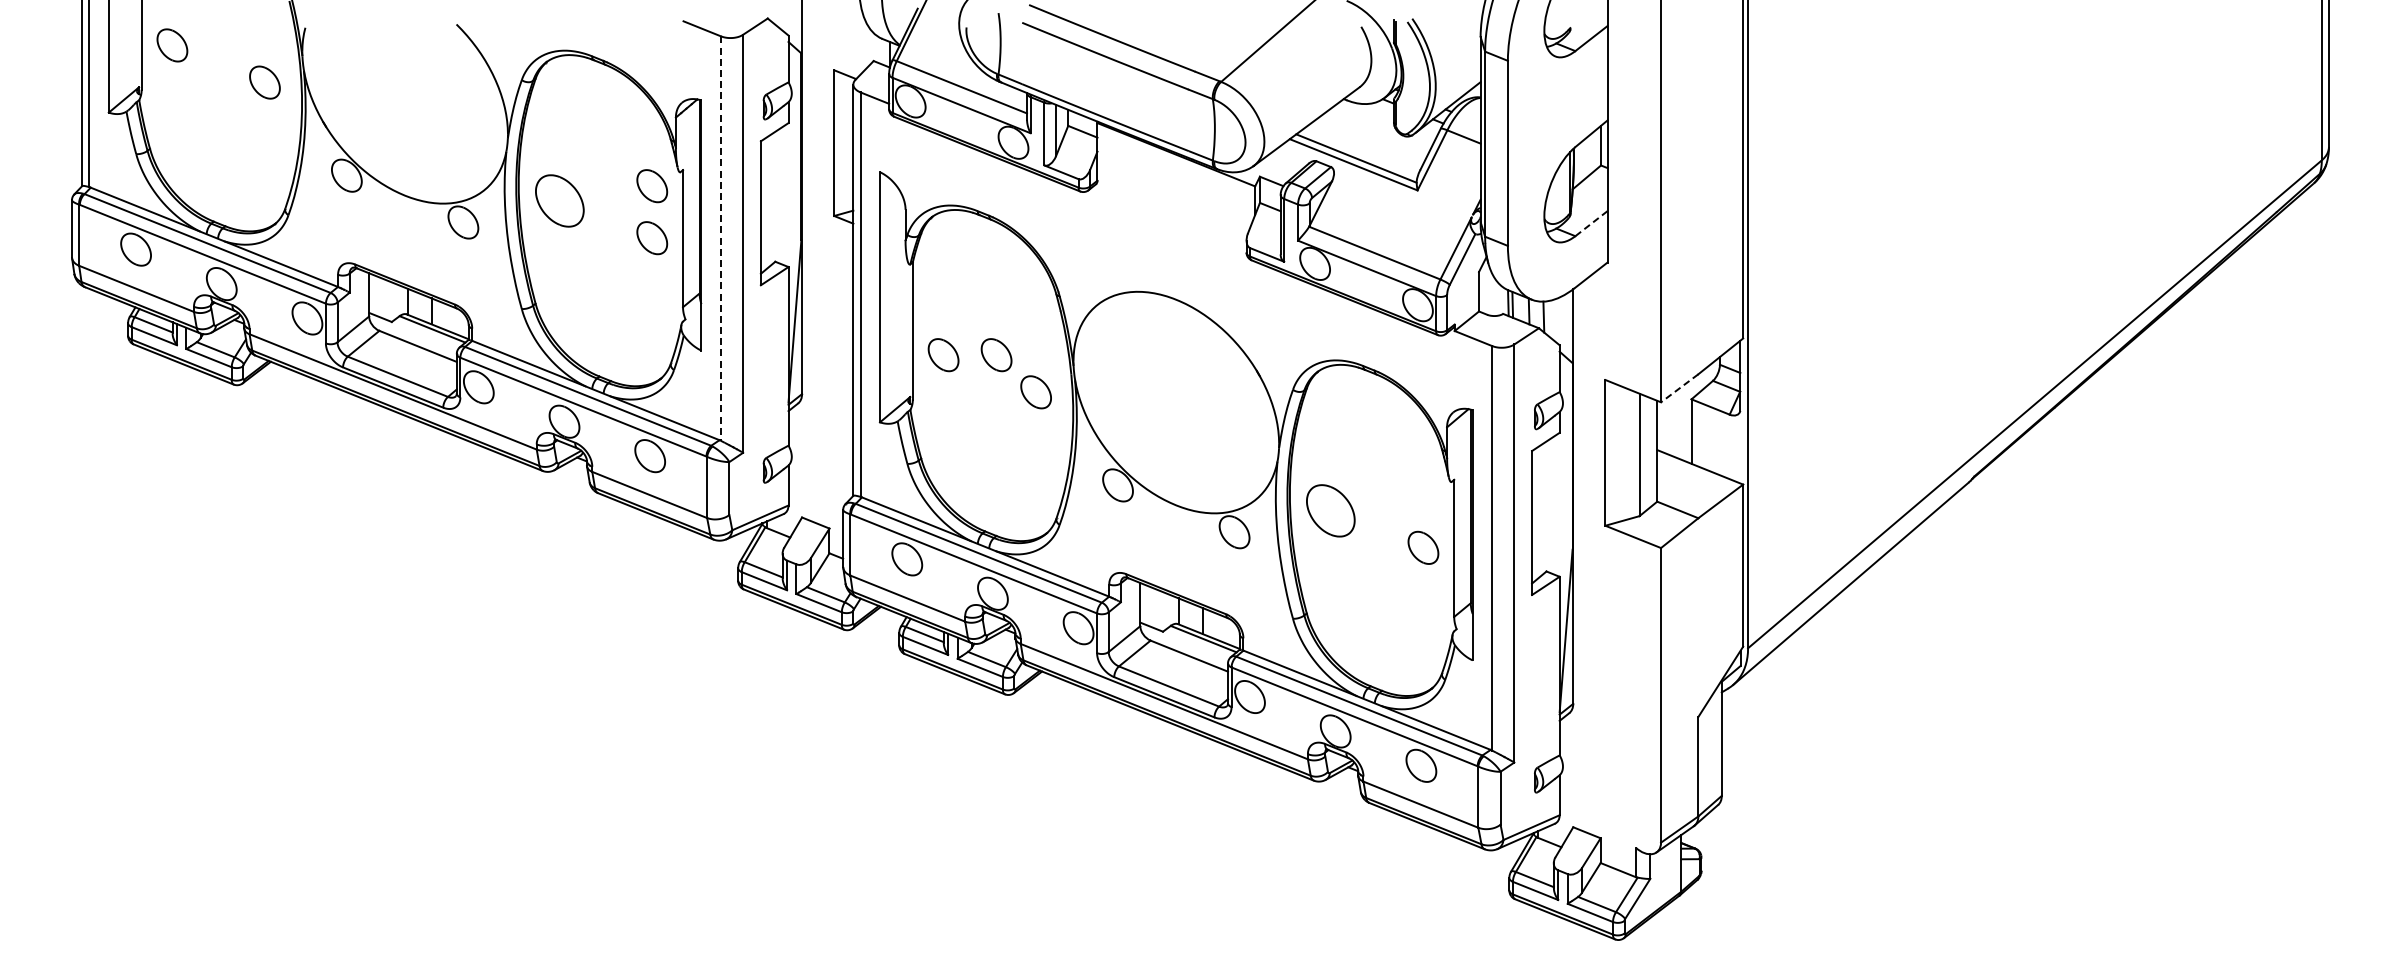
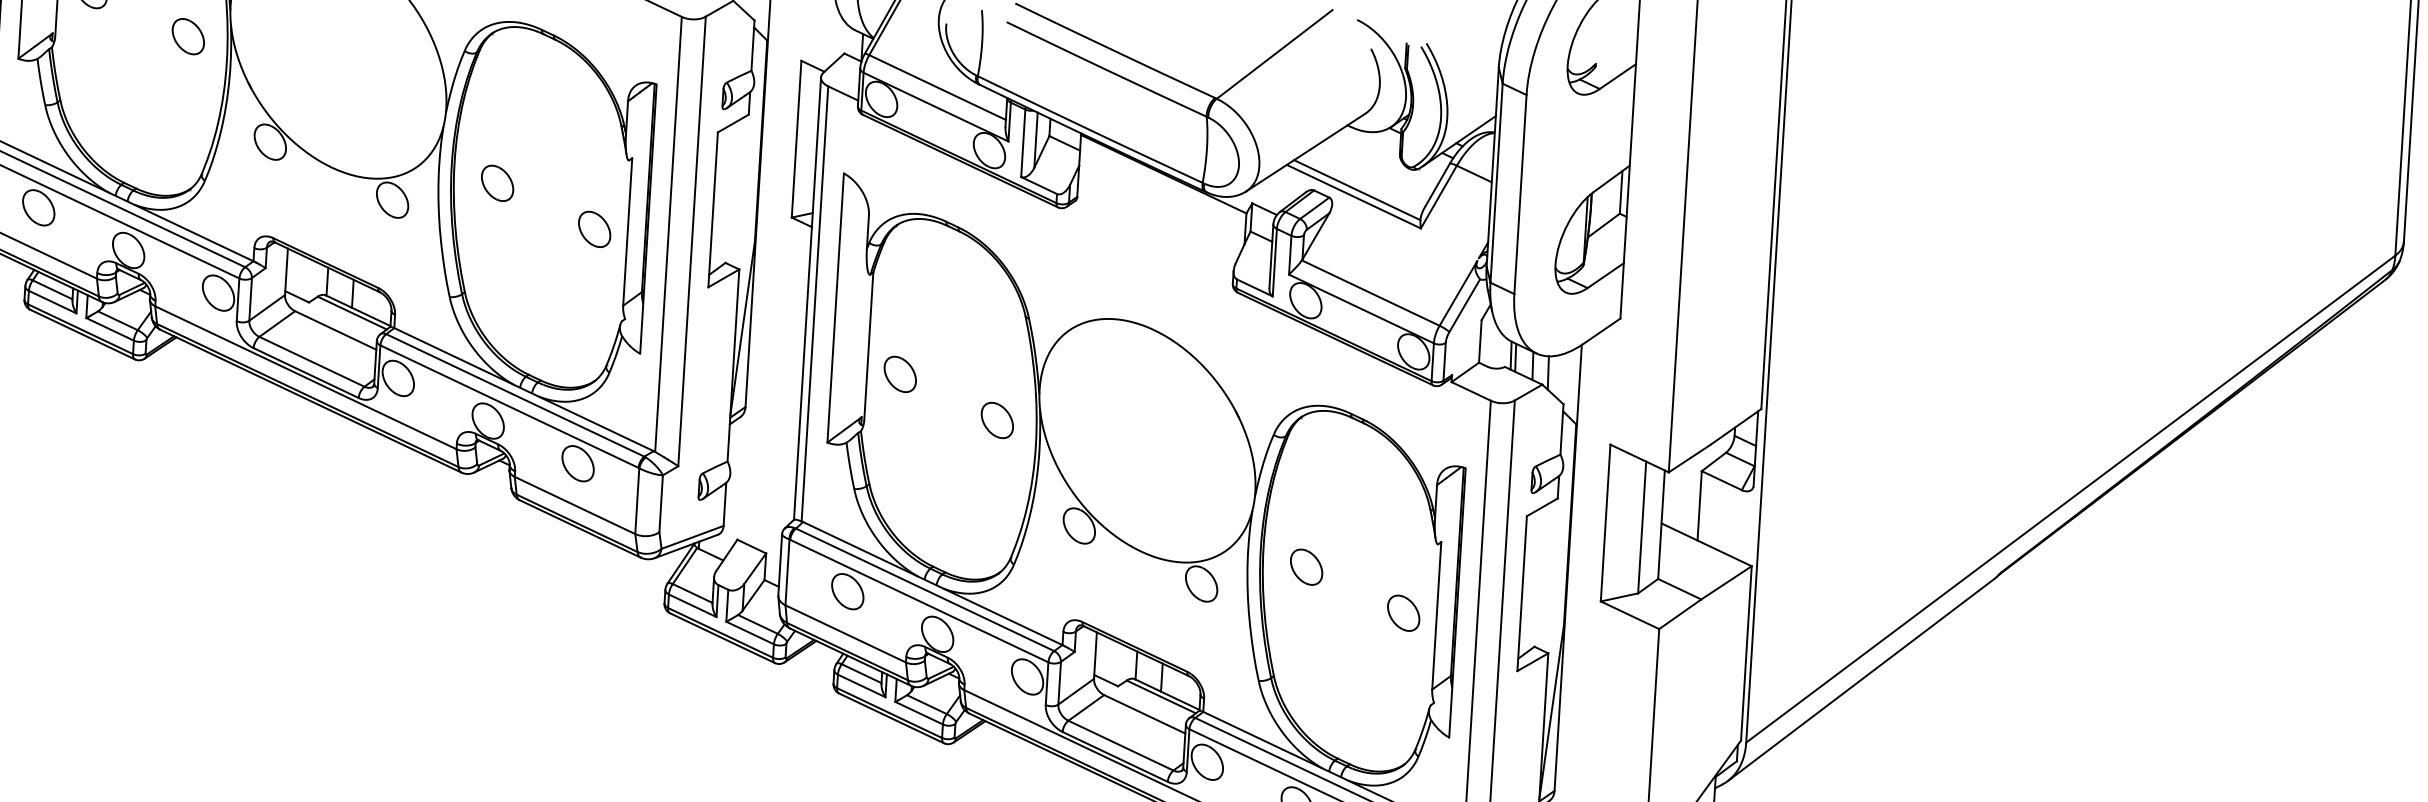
part: (652, 186) -> (598, 173), removed
part: (559, 200) -> (497, 182), size x0.62
line: (1591, 223) -> (1605, 275), dashed -> solid
line: (720, 239) -> (667, 235), dashed -> solid
part: (996, 355) -> (957, 378), removed
line: (1679, 388) -> (1689, 458), dashed -> solid
part: (1330, 510) -> (1306, 566), size x0.62

